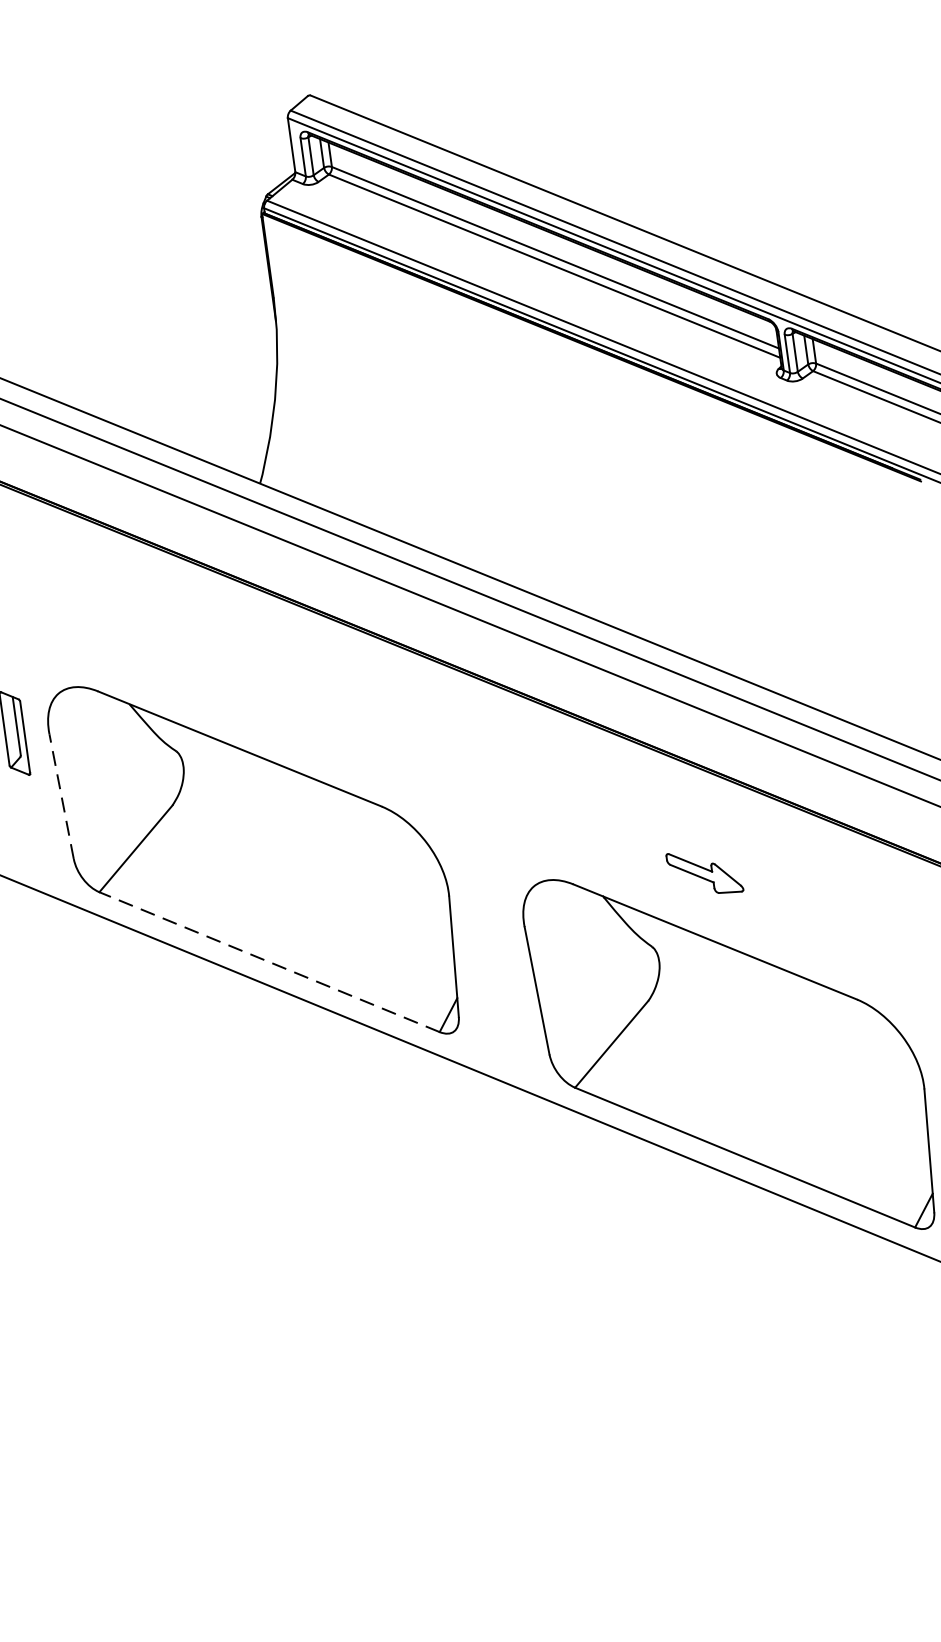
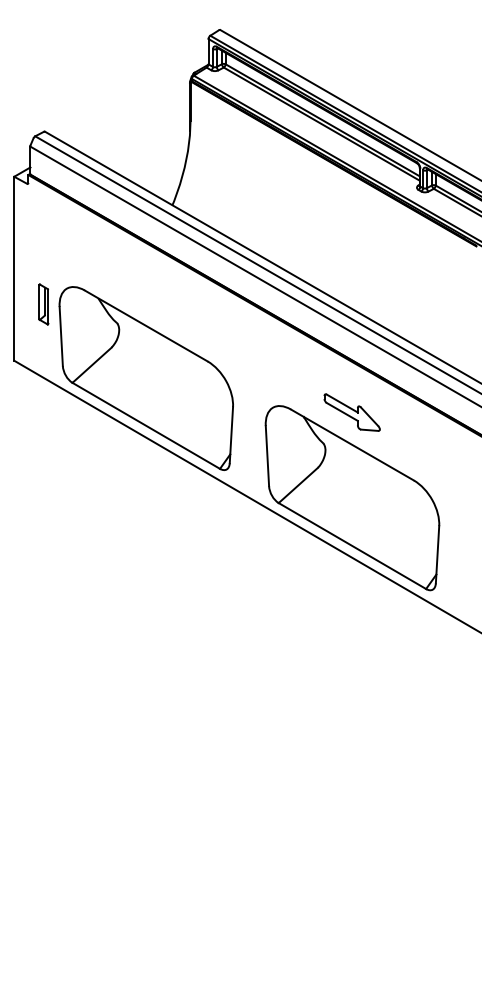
line: (61, 794) -> (61, 335), dashed -> solid
part: (703, 872) -> (351, 412), size x1.67
line: (267, 961) -> (145, 425), dashed -> solid

